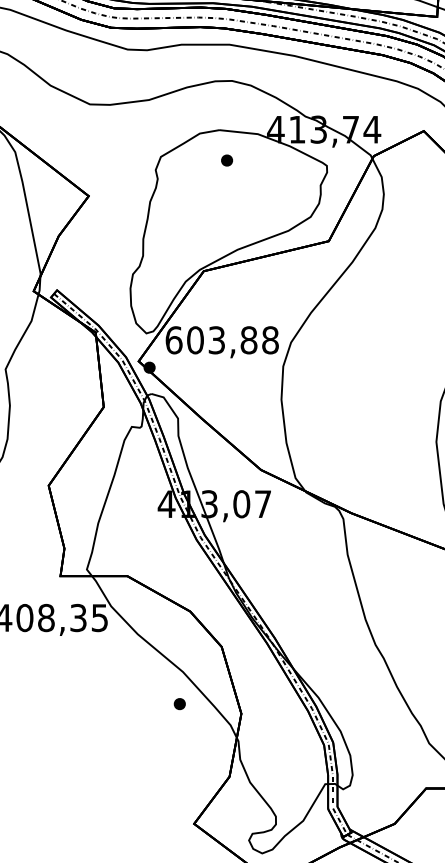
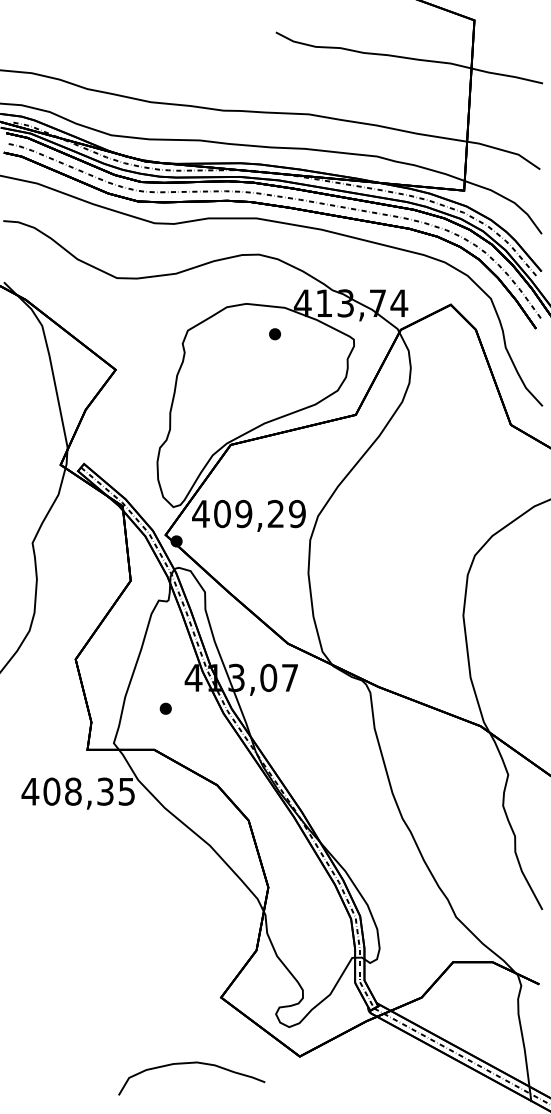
part: (226, 160) -> (274, 334), moved
text: (221, 339) -> (248, 513), 603,88 -> 409,29
part: (179, 703) -> (165, 708), moved

